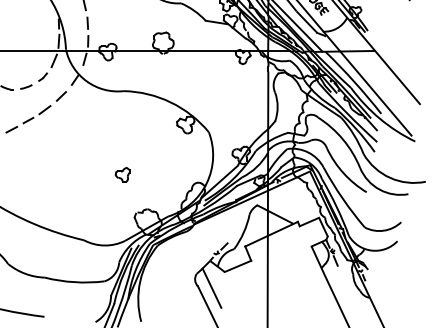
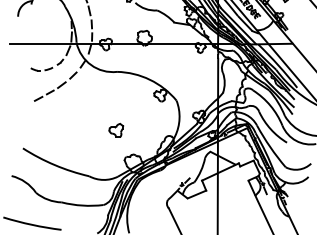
part: (123, 173) -> (116, 129), size x1.4
line: (211, 287) -> (178, 209), removed

